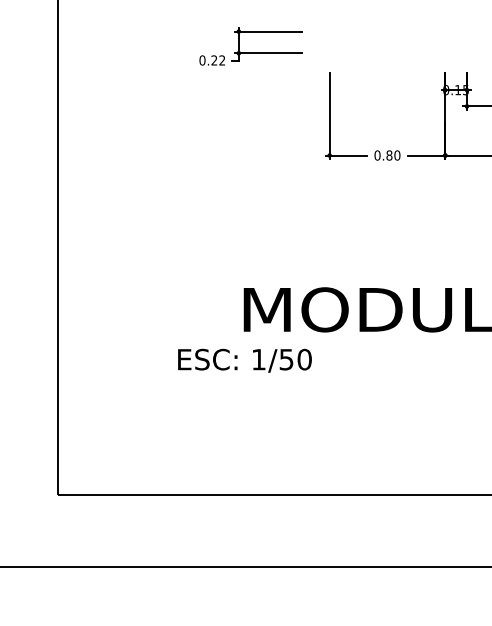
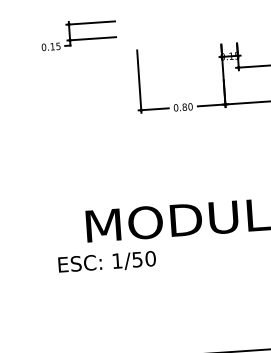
text: (218, 60) -> (55, 46), 0.22 -> 0.15
text: (244, 360) -> (106, 262), moved

